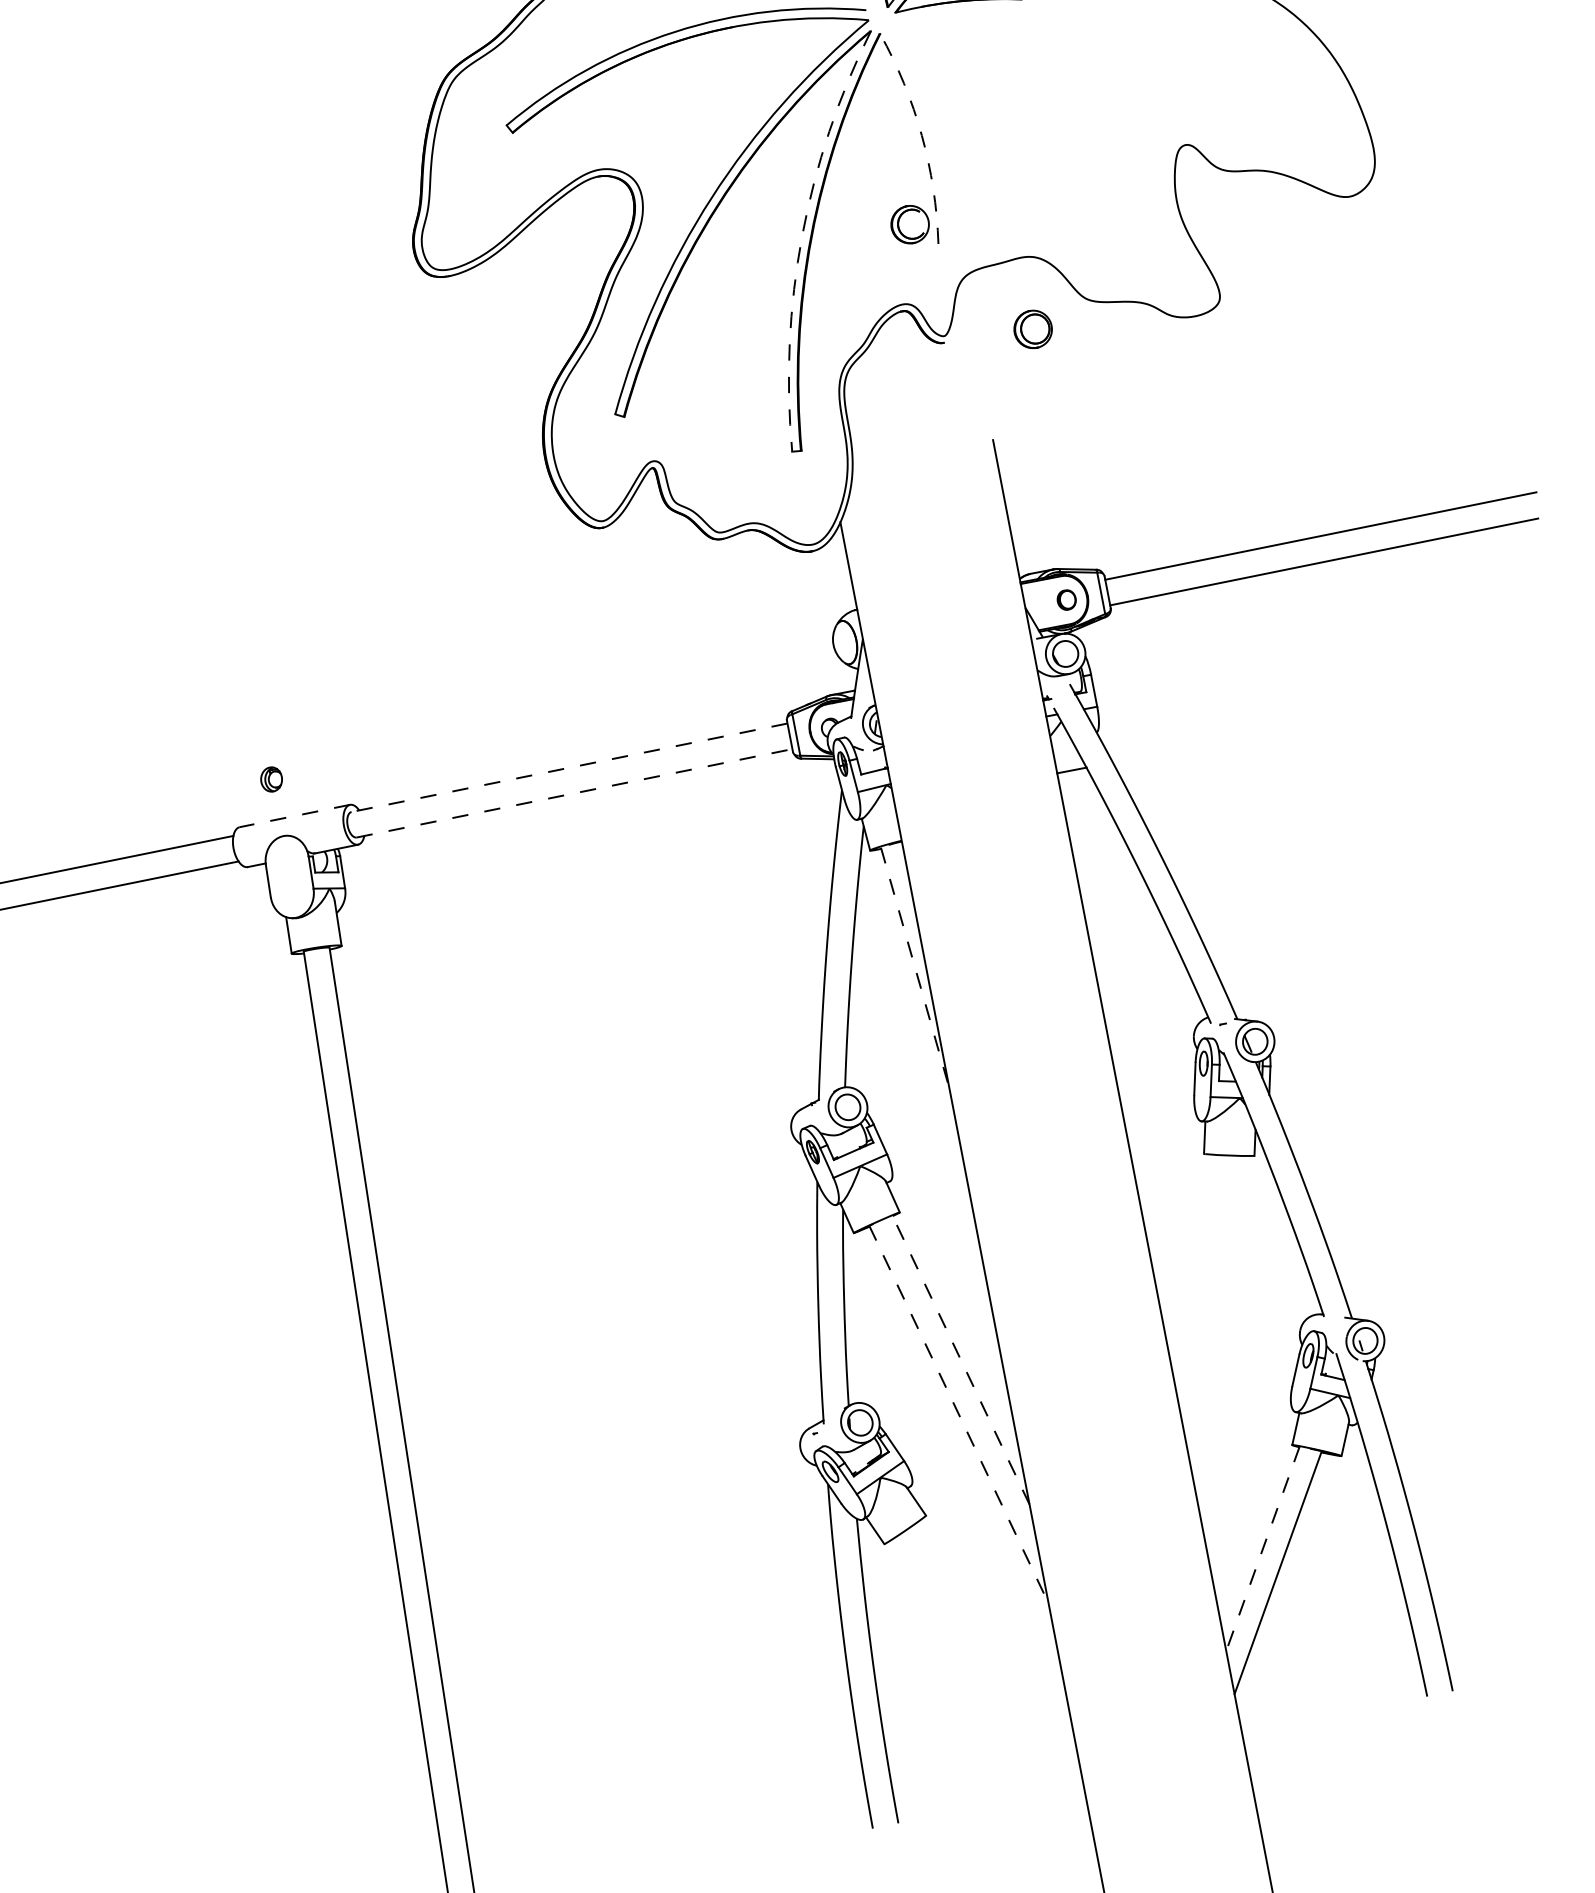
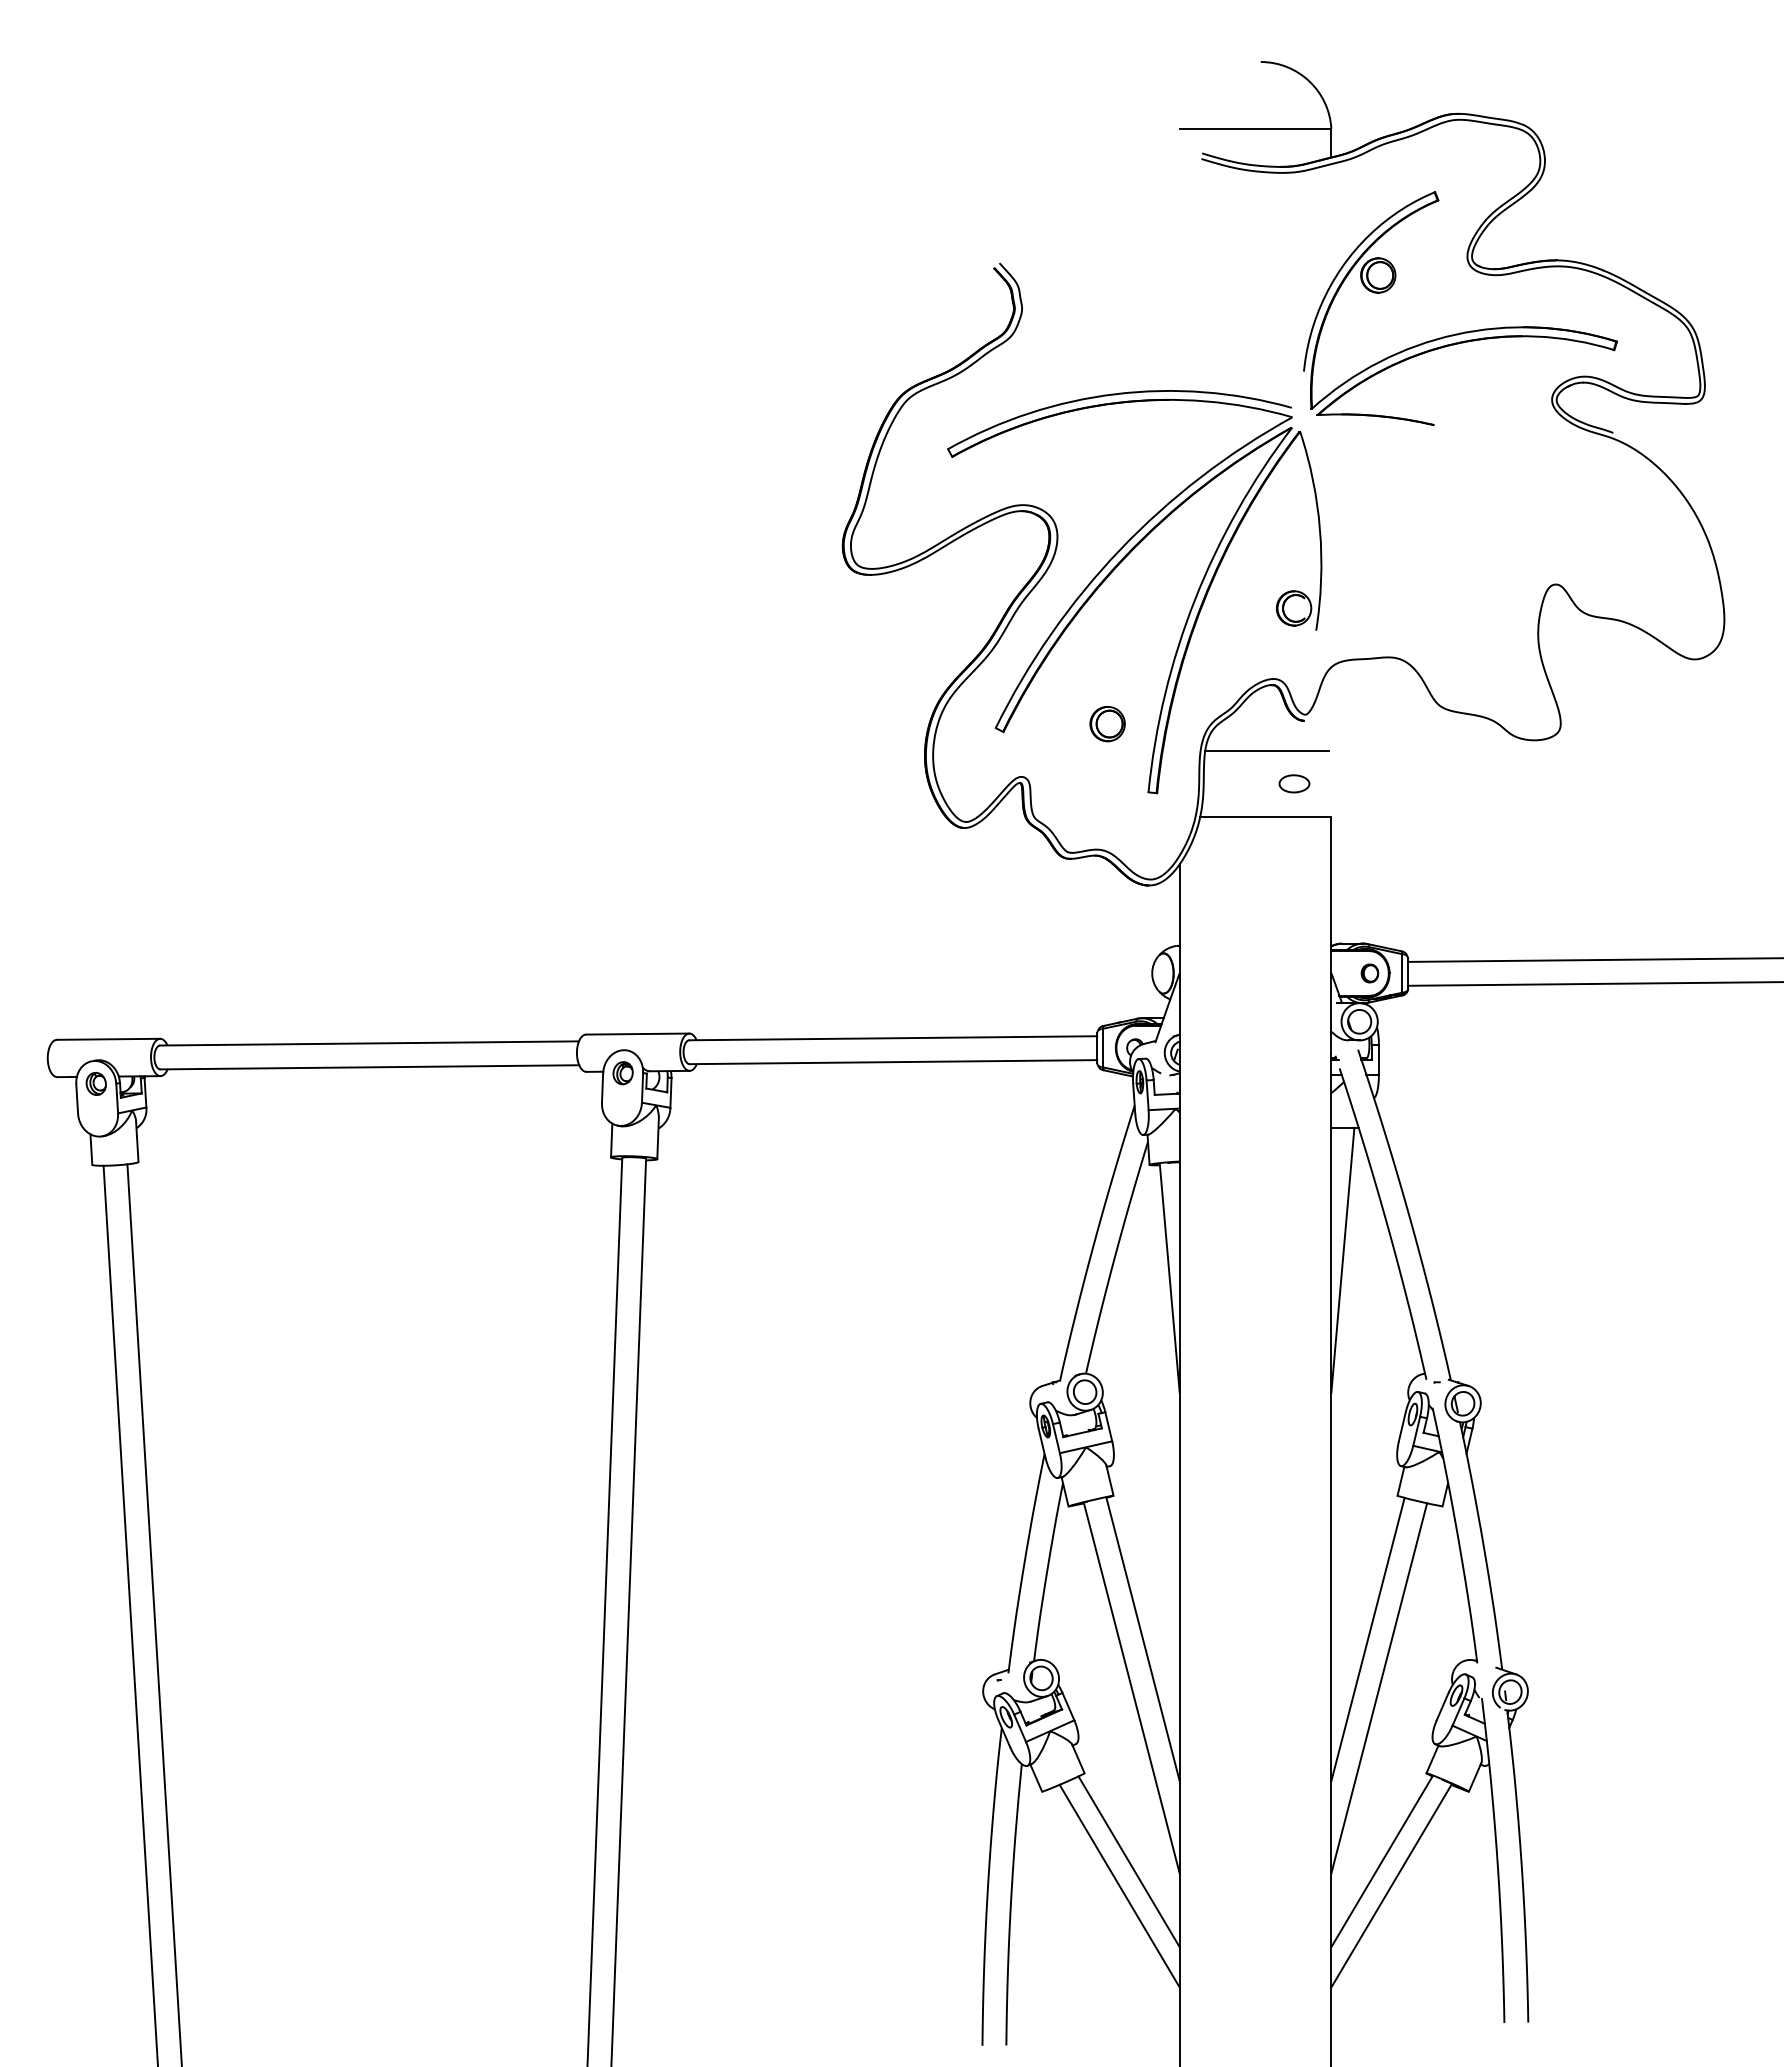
arc: (922, 135) -> (1320, 530), dashed -> solid
arc: (801, 235) -> (1194, 599), dashed -> solid
part: (1033, 329) -> (1107, 724), moved
line: (910, 383) -> (1266, 751), added
part: (946, 412) -> (1294, 783), added
line: (921, 453) -> (1264, 816), added
line: (569, 767) -> (893, 1038), dashed -> solid
part: (271, 779) -> (622, 1073), moved
line: (574, 793) -> (893, 1062), dashed -> solid
line: (294, 816) -> (637, 1034), dashed -> solid
line: (1096, 912) -> (1342, 1259), added
line: (914, 968) -> (1169, 1278), dashed -> solid
line: (1201, 1314) -> (1367, 1639), added
line: (961, 1360) -> (1143, 1639), dashed -> solid
line: (1224, 1364) -> (1379, 1688), added
line: (958, 1415) -> (1131, 1688), dashed -> solid
line: (1262, 1550) -> (1381, 1862), dashed -> solid
line: (991, 1601) -> (1128, 1861), added
line: (986, 1628) -> (1119, 1885), added

